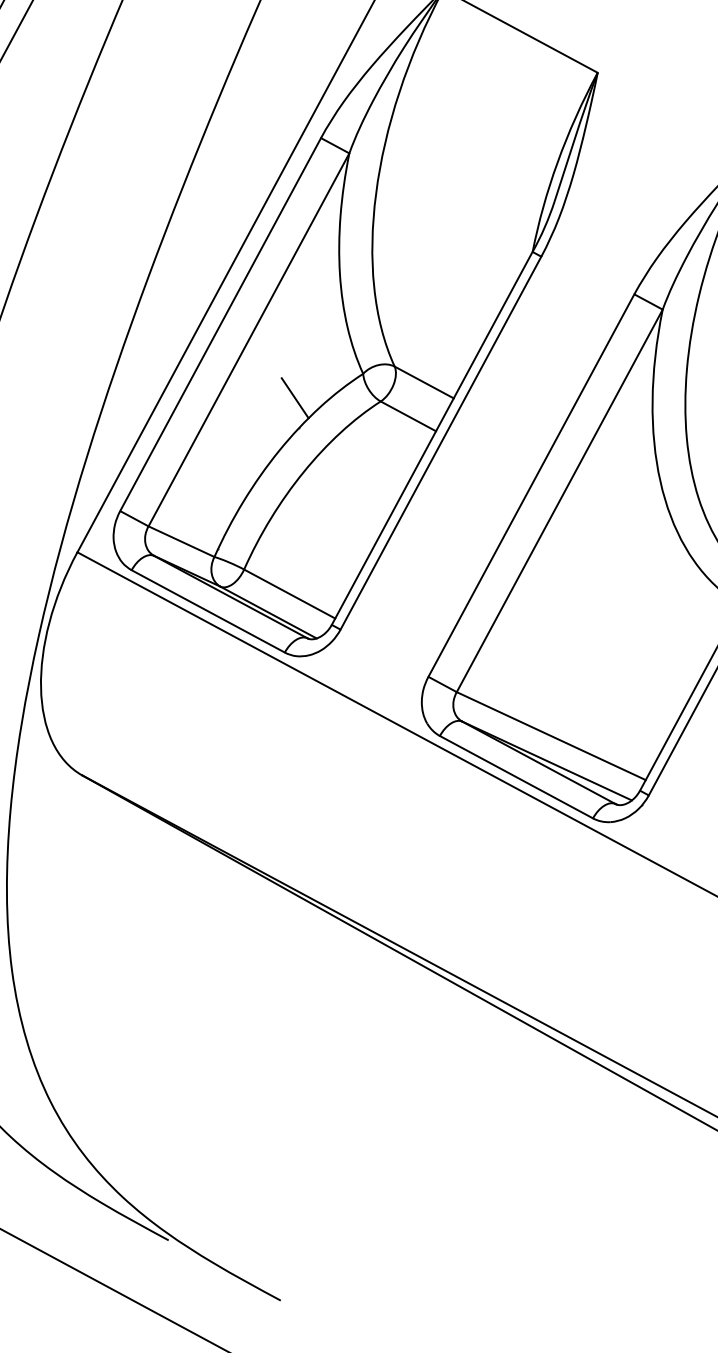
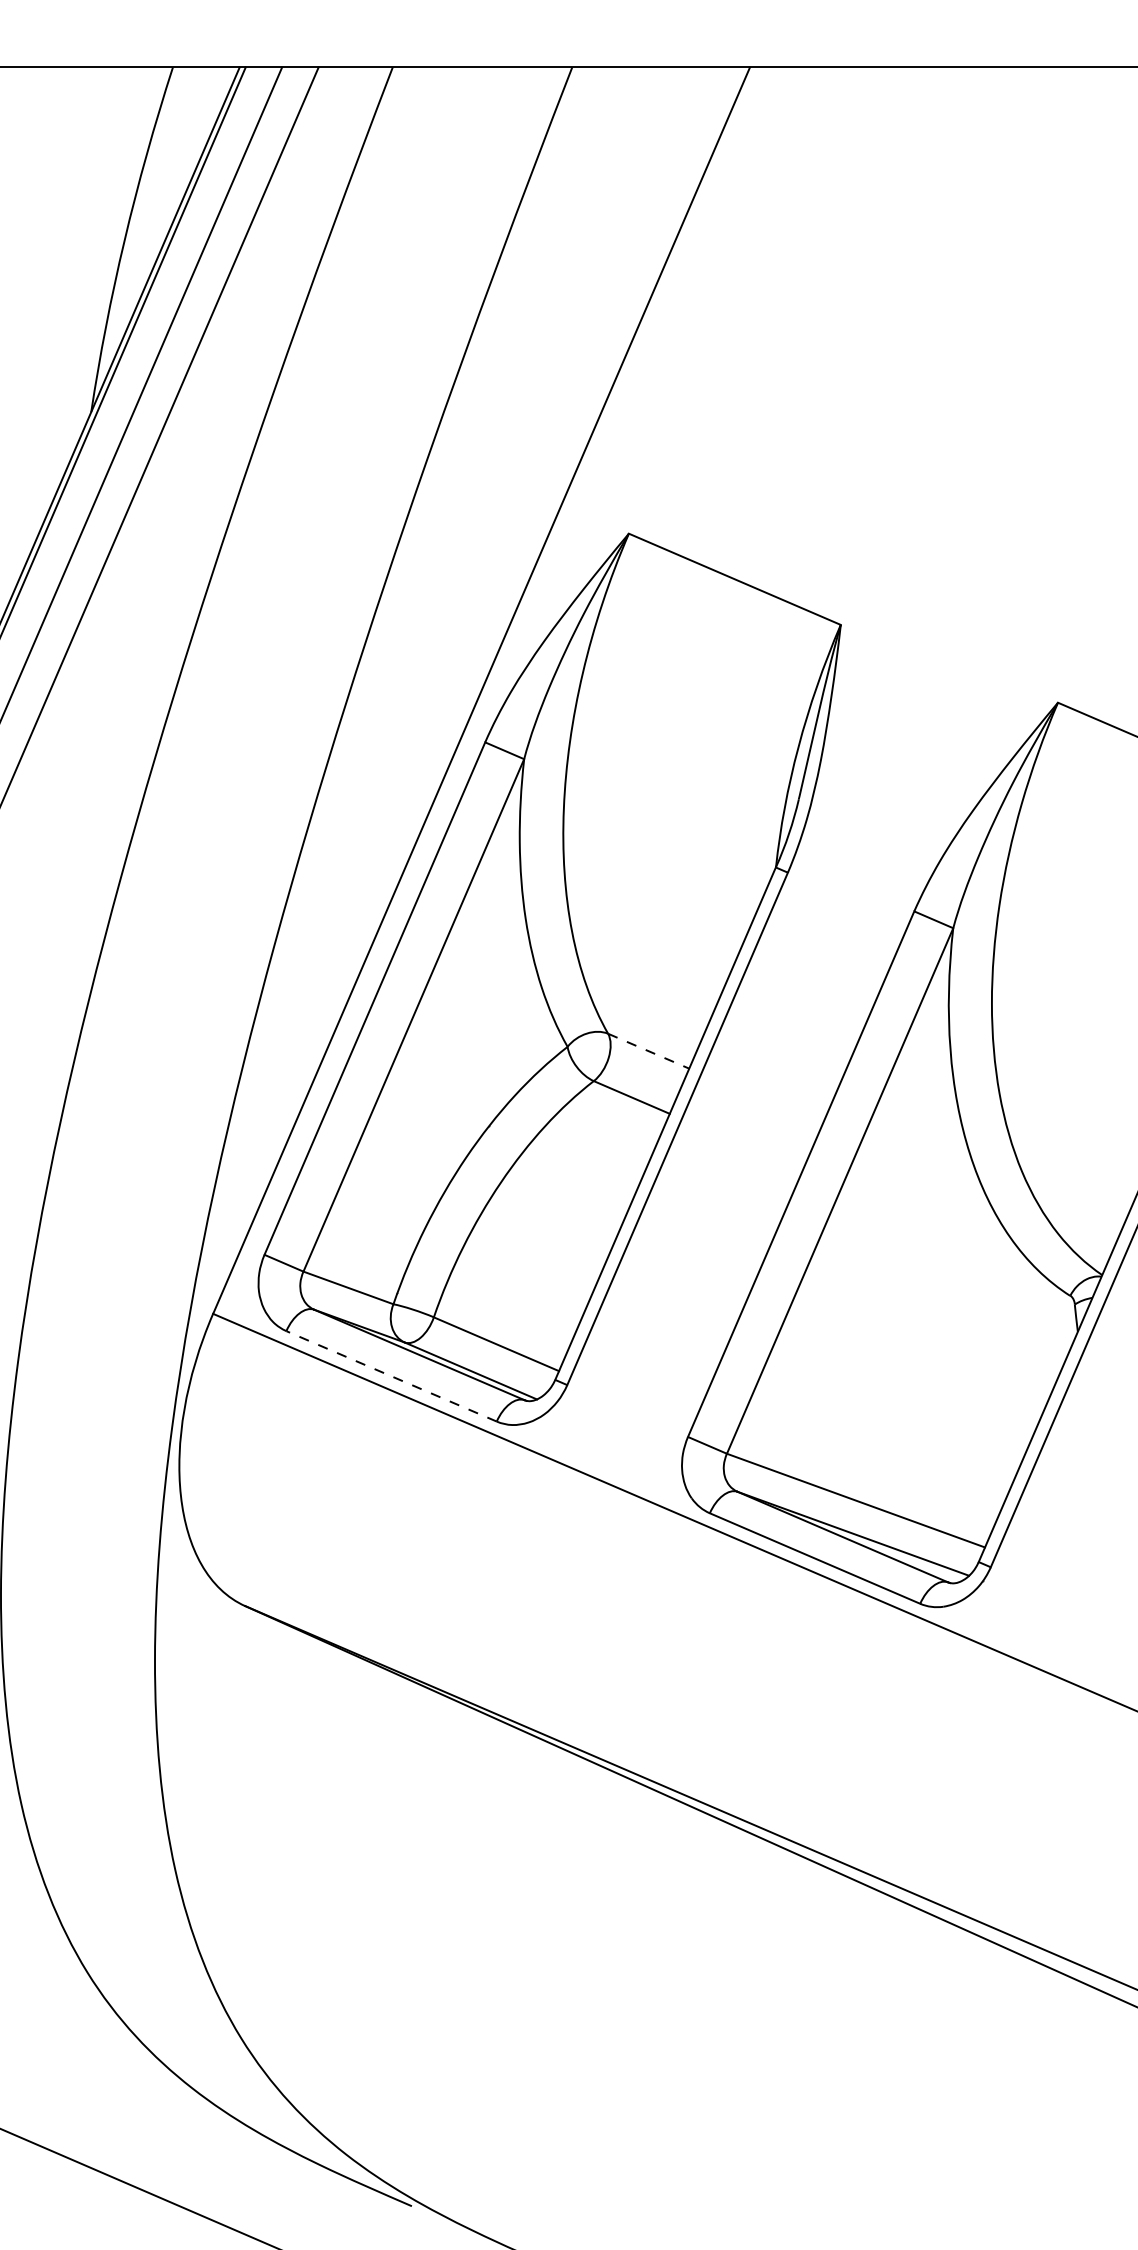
line: (424, 382) -> (649, 1051), solid -> dashed
line: (295, 398) -> (481, 1086), removed
line: (208, 611) -> (391, 1376), solid -> dashed

